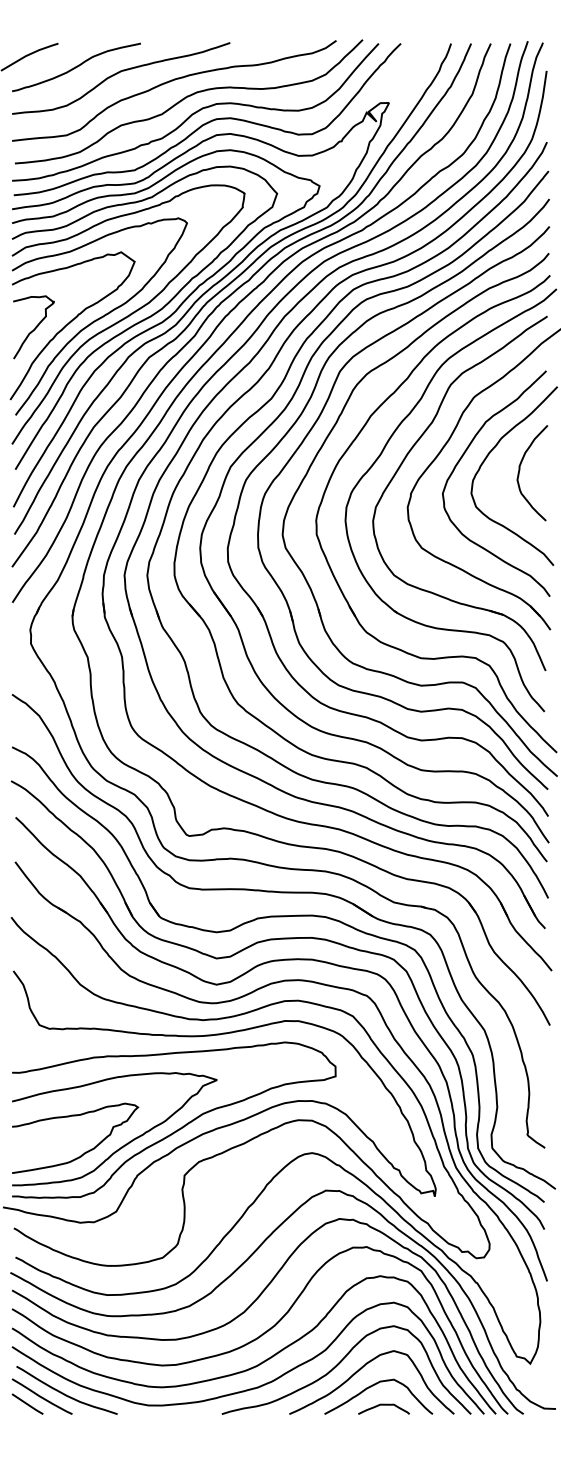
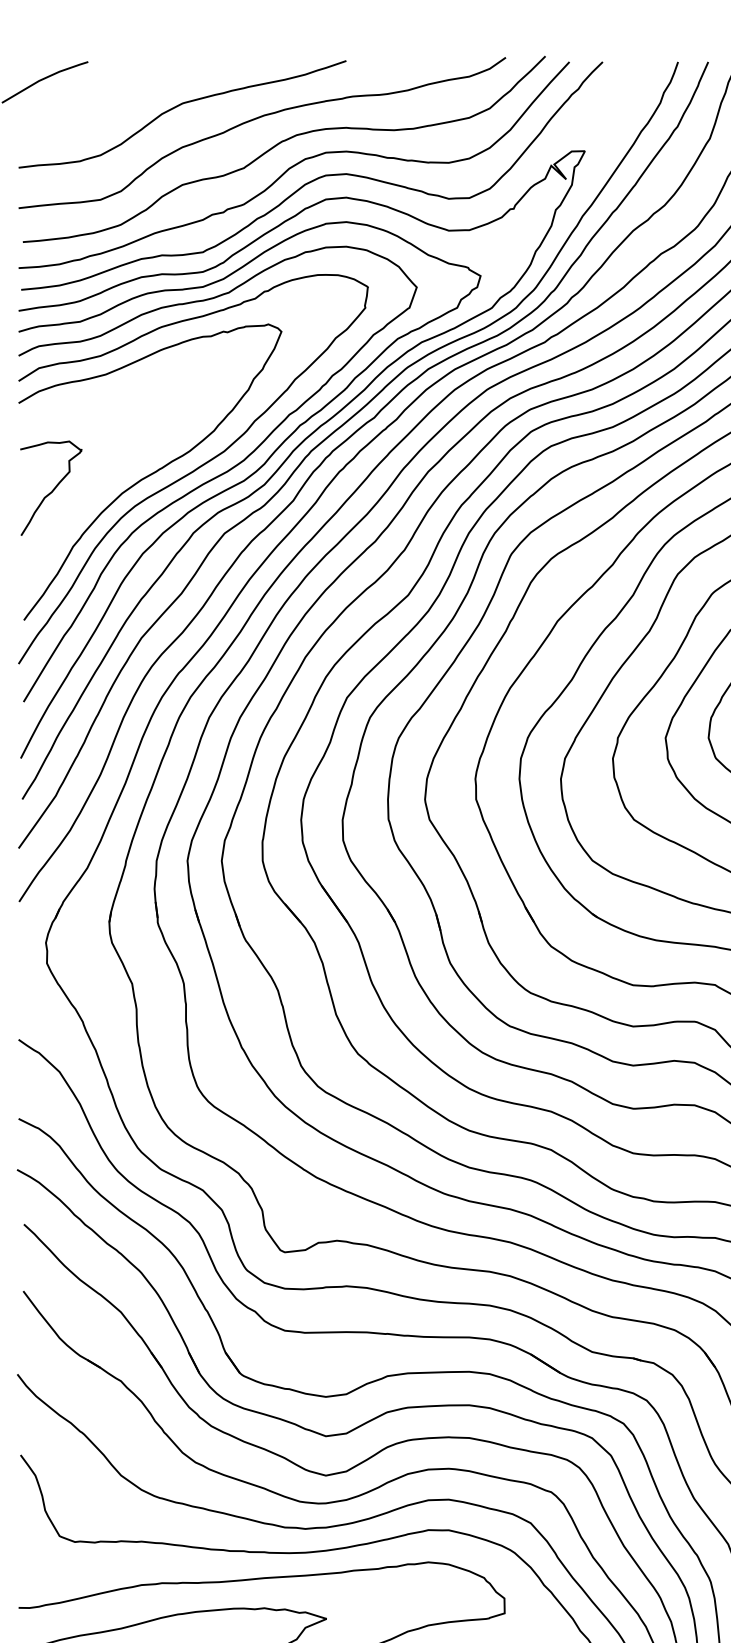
curve: (76, 67) -> (115, 97), removed
curve: (70, 323) -> (106, 482), removed

